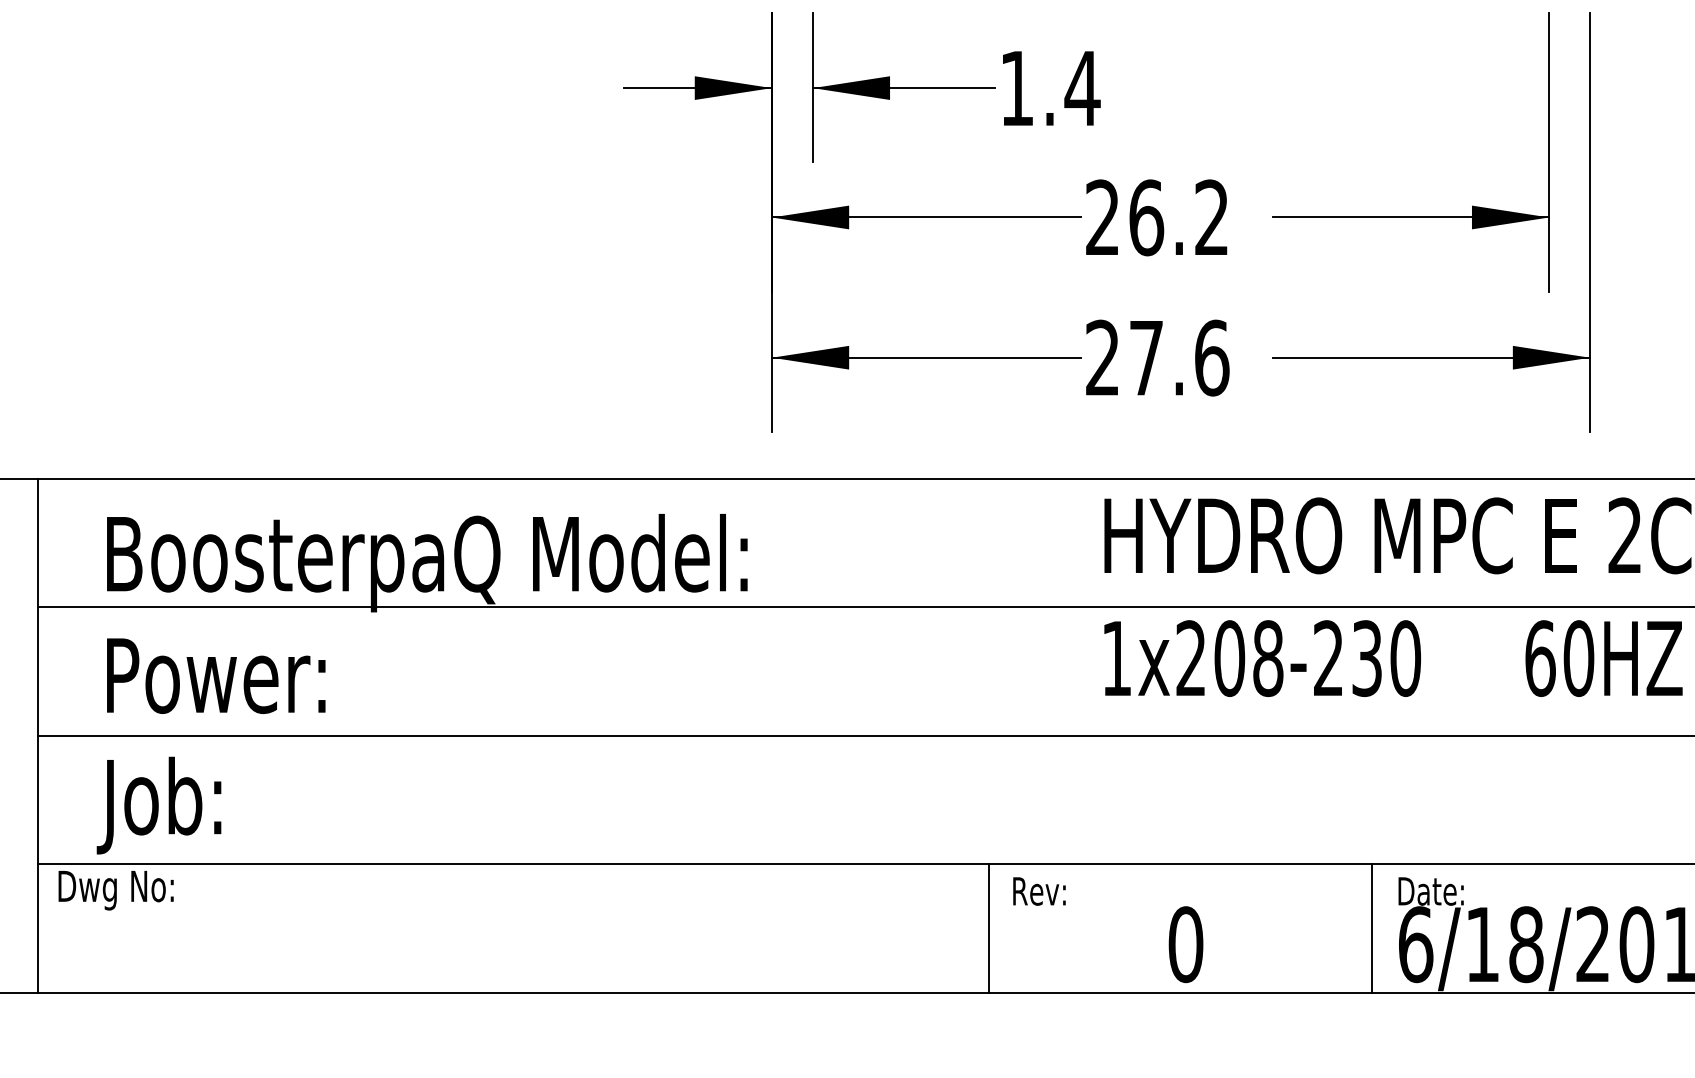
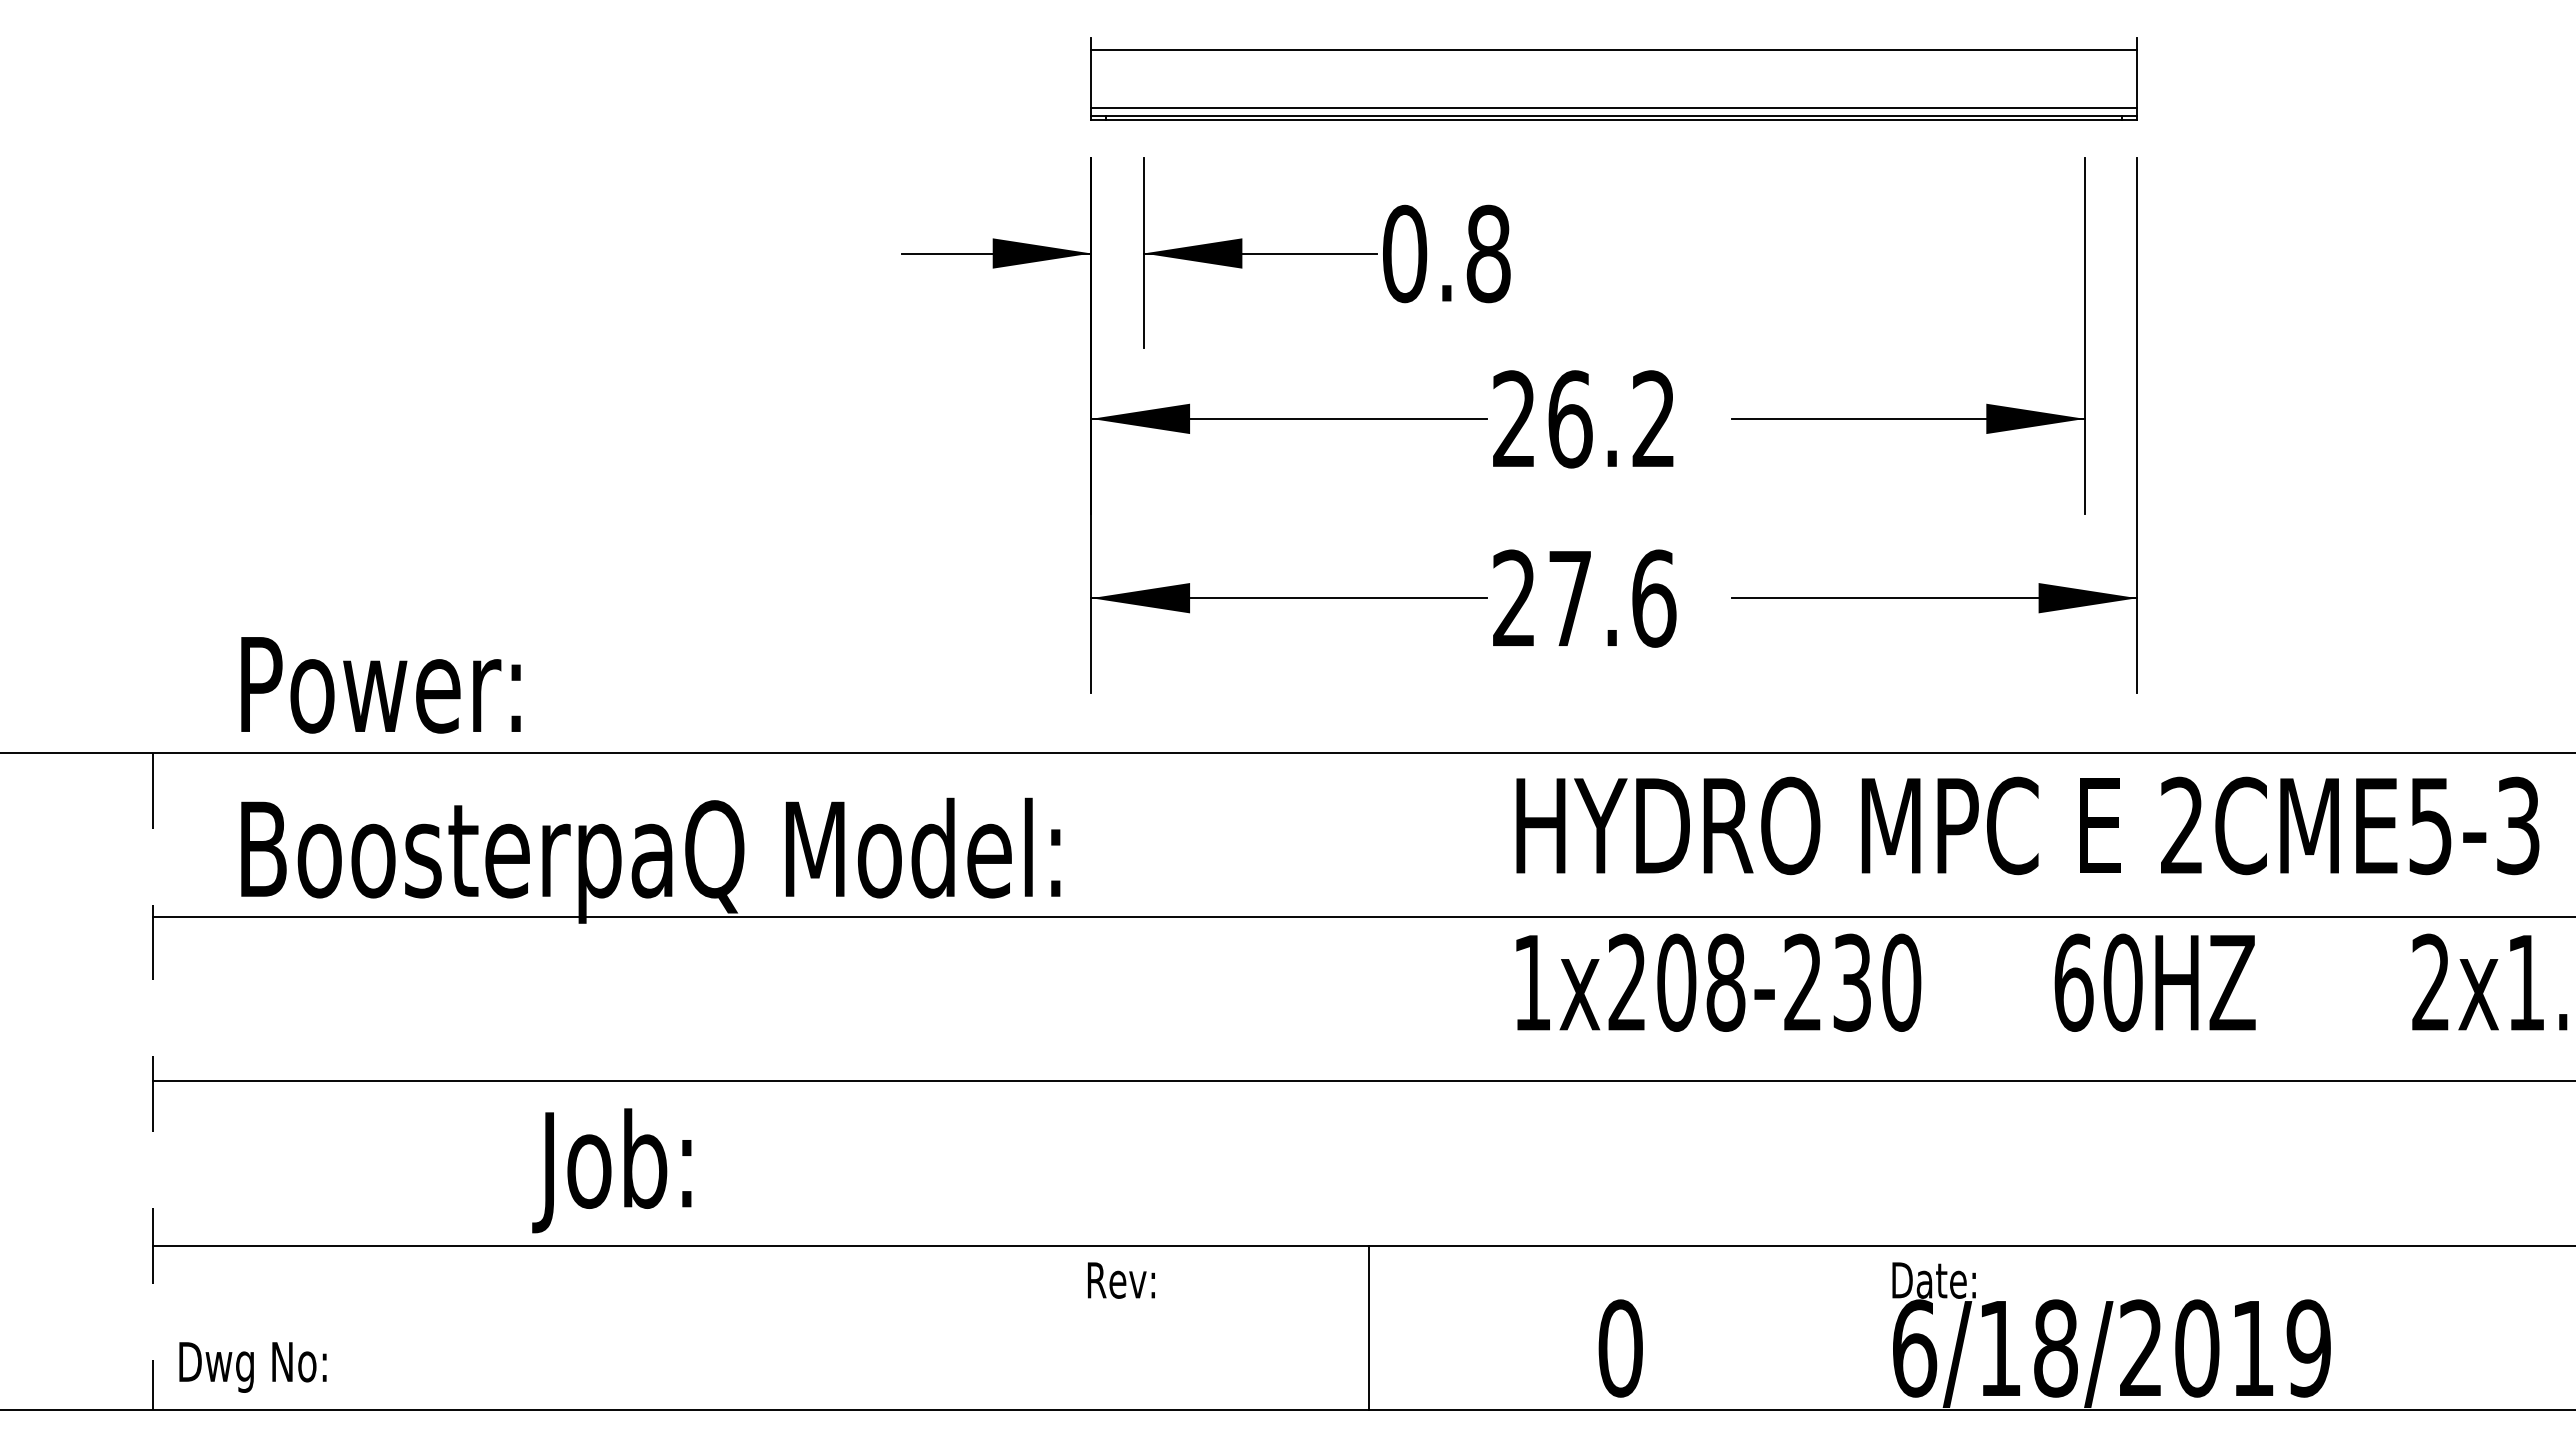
text: (1050, 88) -> (1447, 253), 1.4 -> 0.8
text: (215, 676) -> (380, 685), moved
line: (37, 735) -> (152, 1081), solid -> dashed
text: (158, 805) -> (611, 1170), moved
text: (115, 890) -> (252, 1367), moved
text: (1039, 891) -> (1121, 1280), moved
line: (1372, 928) -> (1859, 1327), removed

